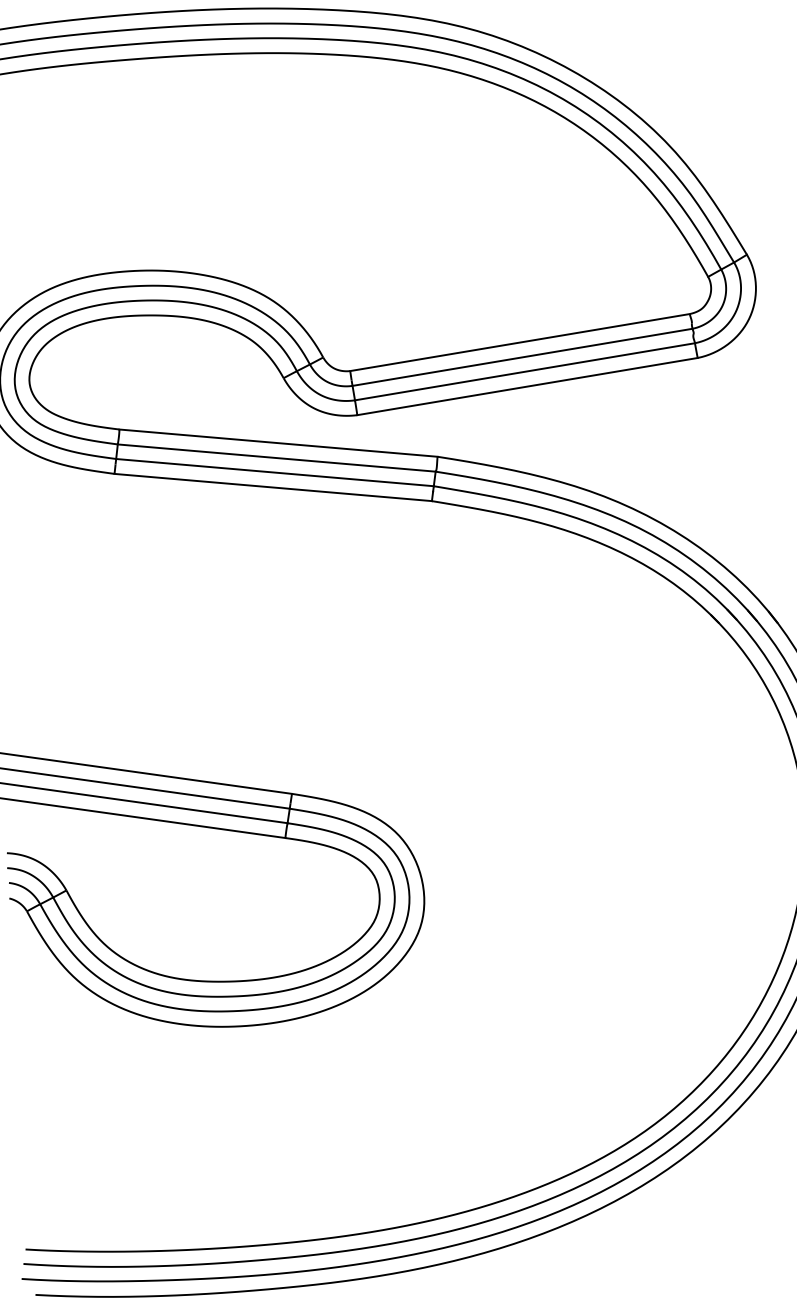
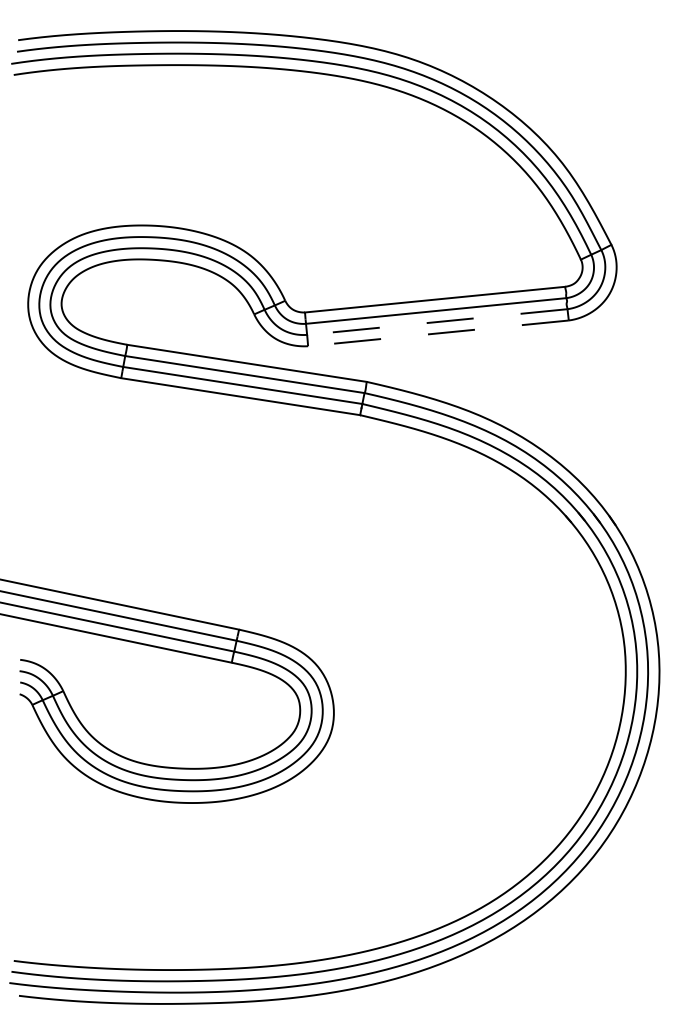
line: (525, 372) -> (437, 322), solid -> dashed
line: (527, 386) -> (438, 333), solid -> dashed

